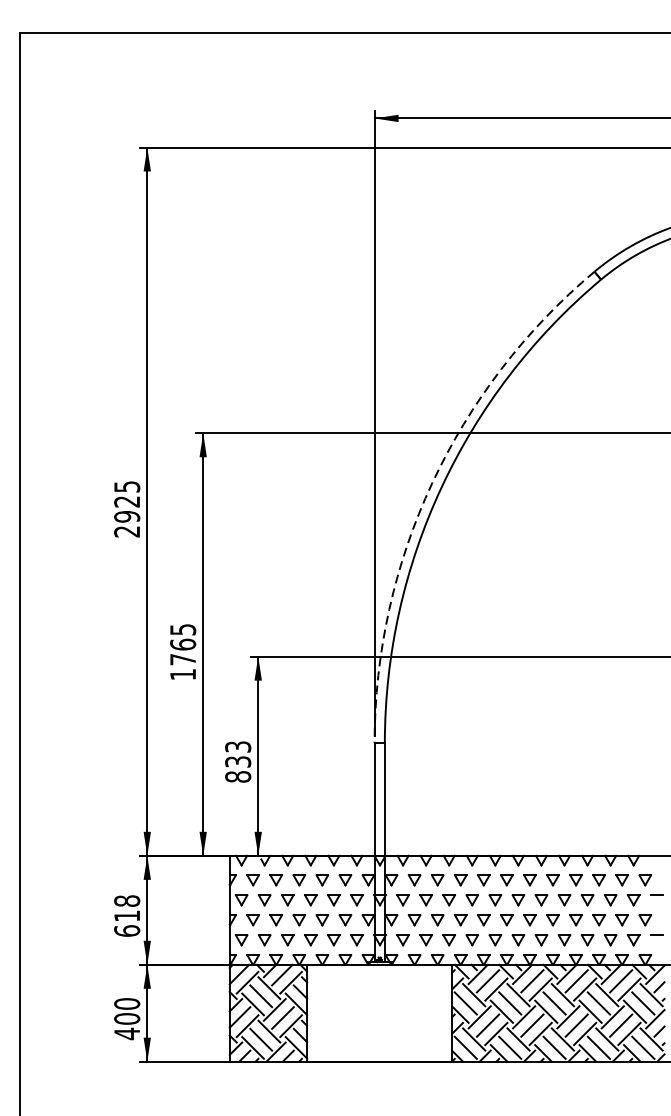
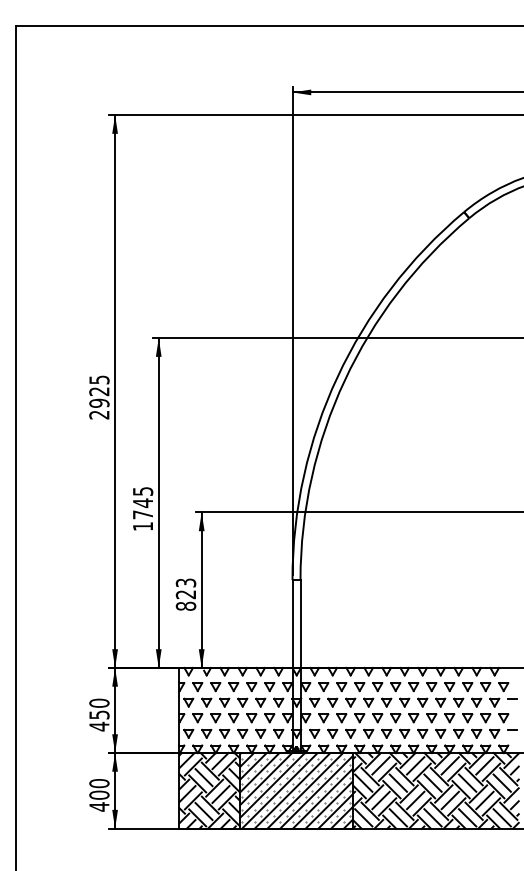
arc: (432, 483) -> (337, 377), dashed -> solid
text: (182, 645) -> (142, 503), 1765 -> 1745
text: (238, 761) -> (186, 594), 833 -> 823
text: (127, 915) -> (99, 714), 618 -> 450
hatch: (379, 1012) -> (296, 790), added

